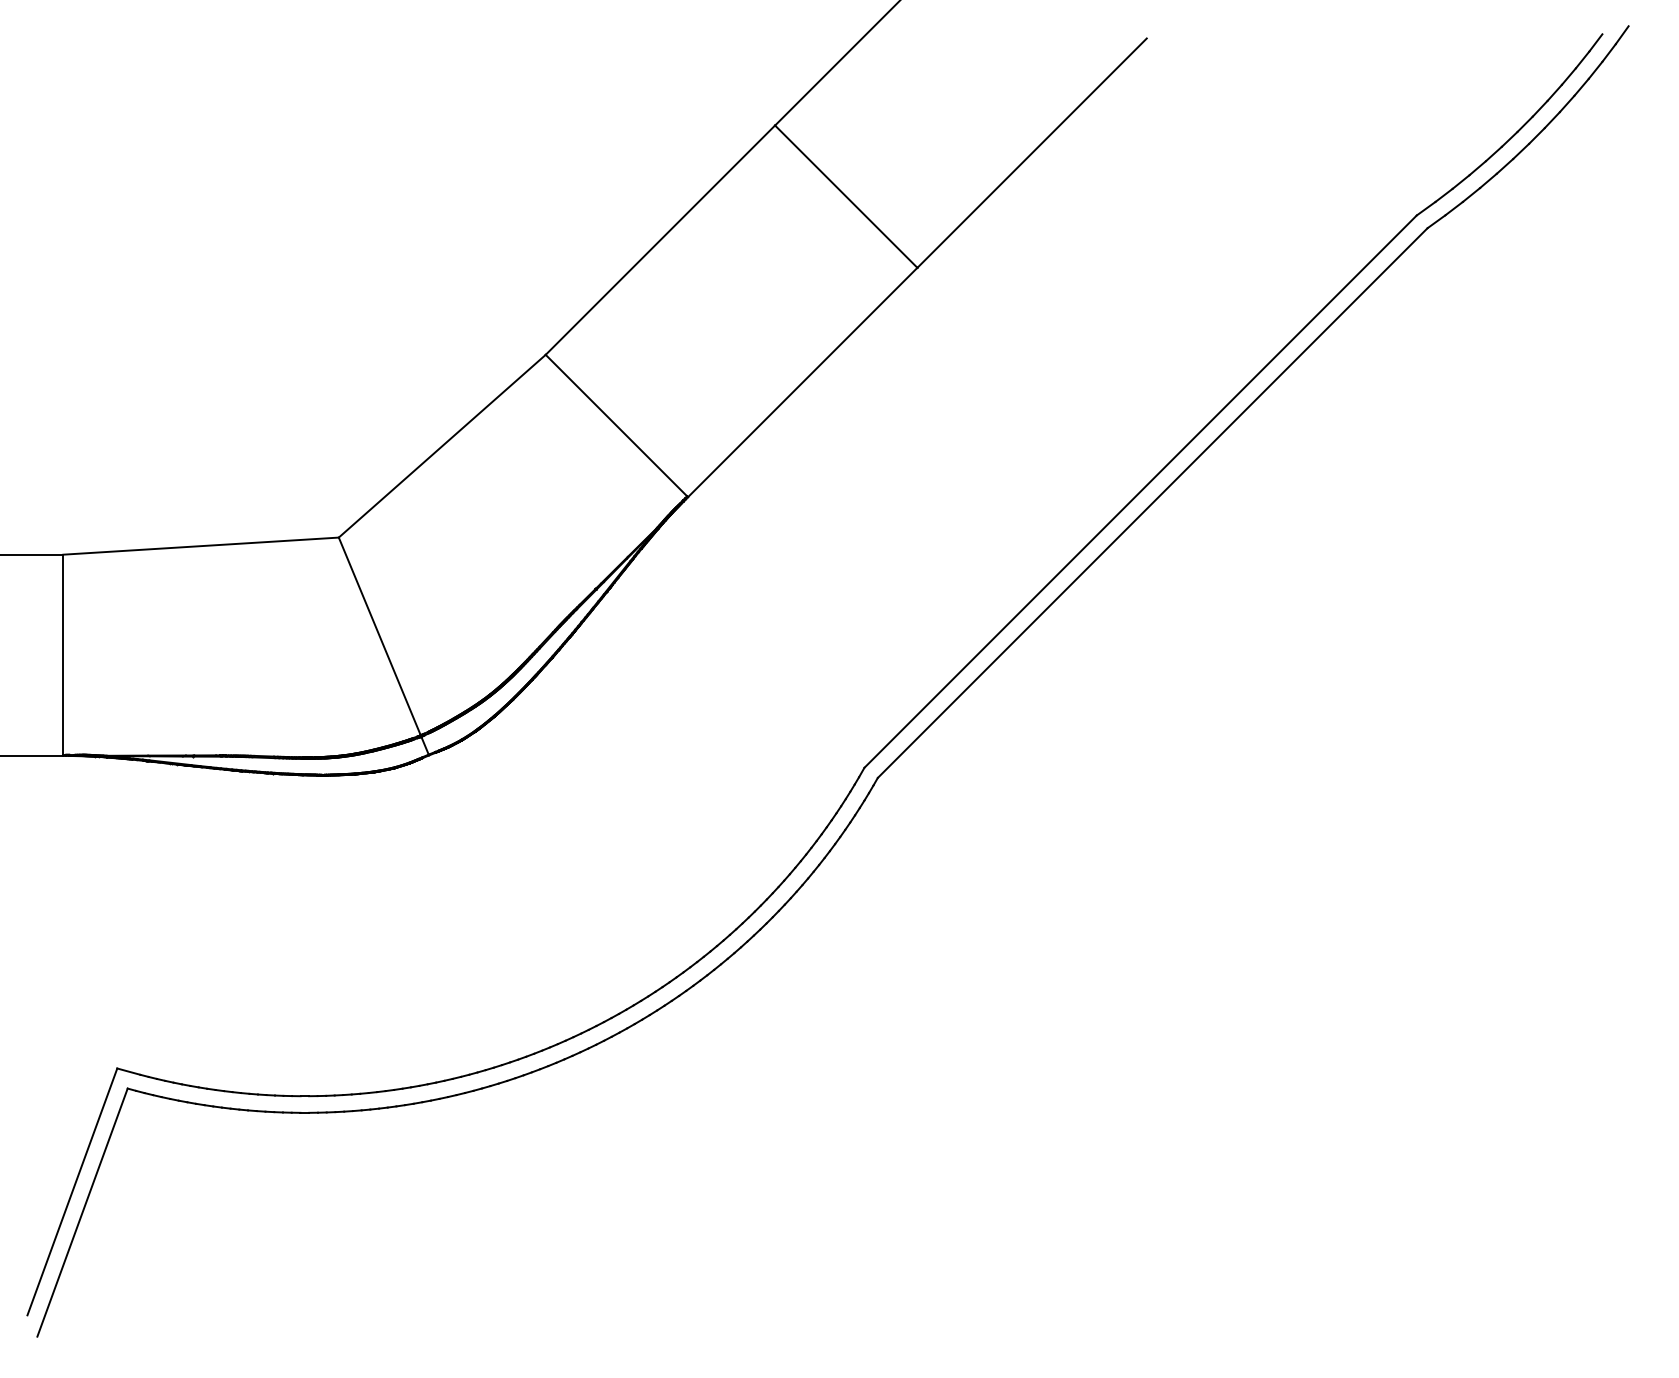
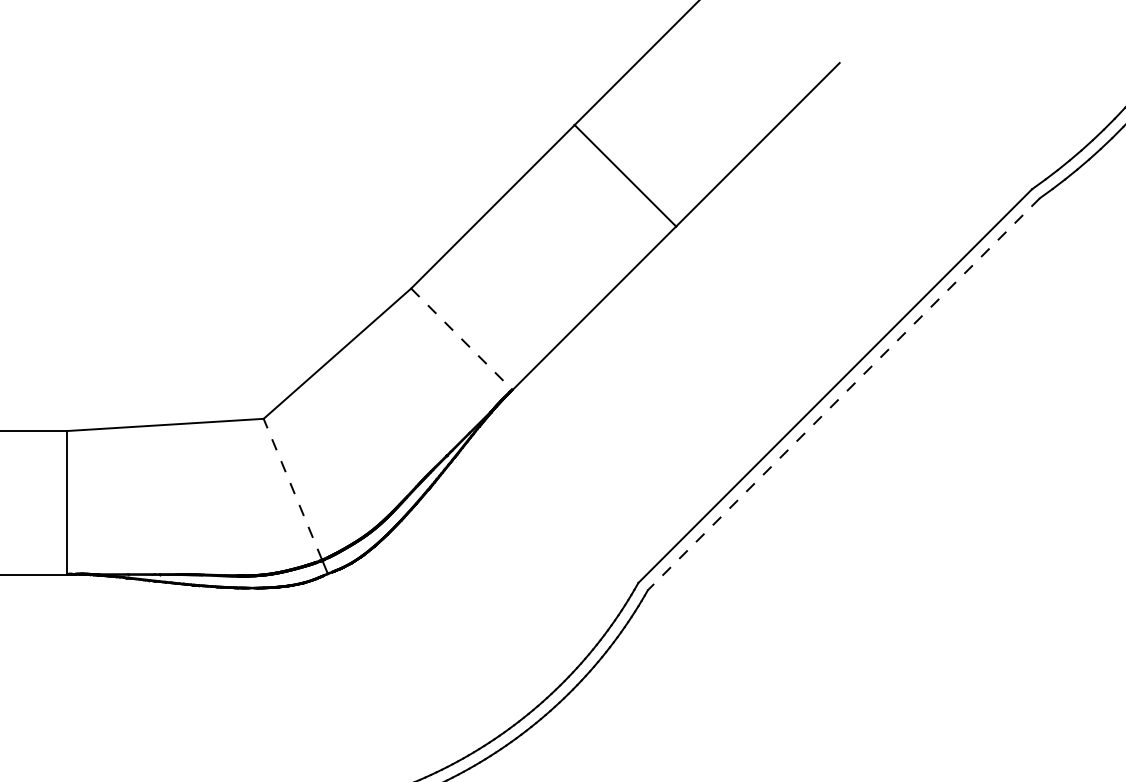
line: (616, 425) -> (461, 338), solid -> dashed
line: (1152, 503) -> (843, 394), solid -> dashed
line: (379, 636) -> (292, 489), solid -> dashed

